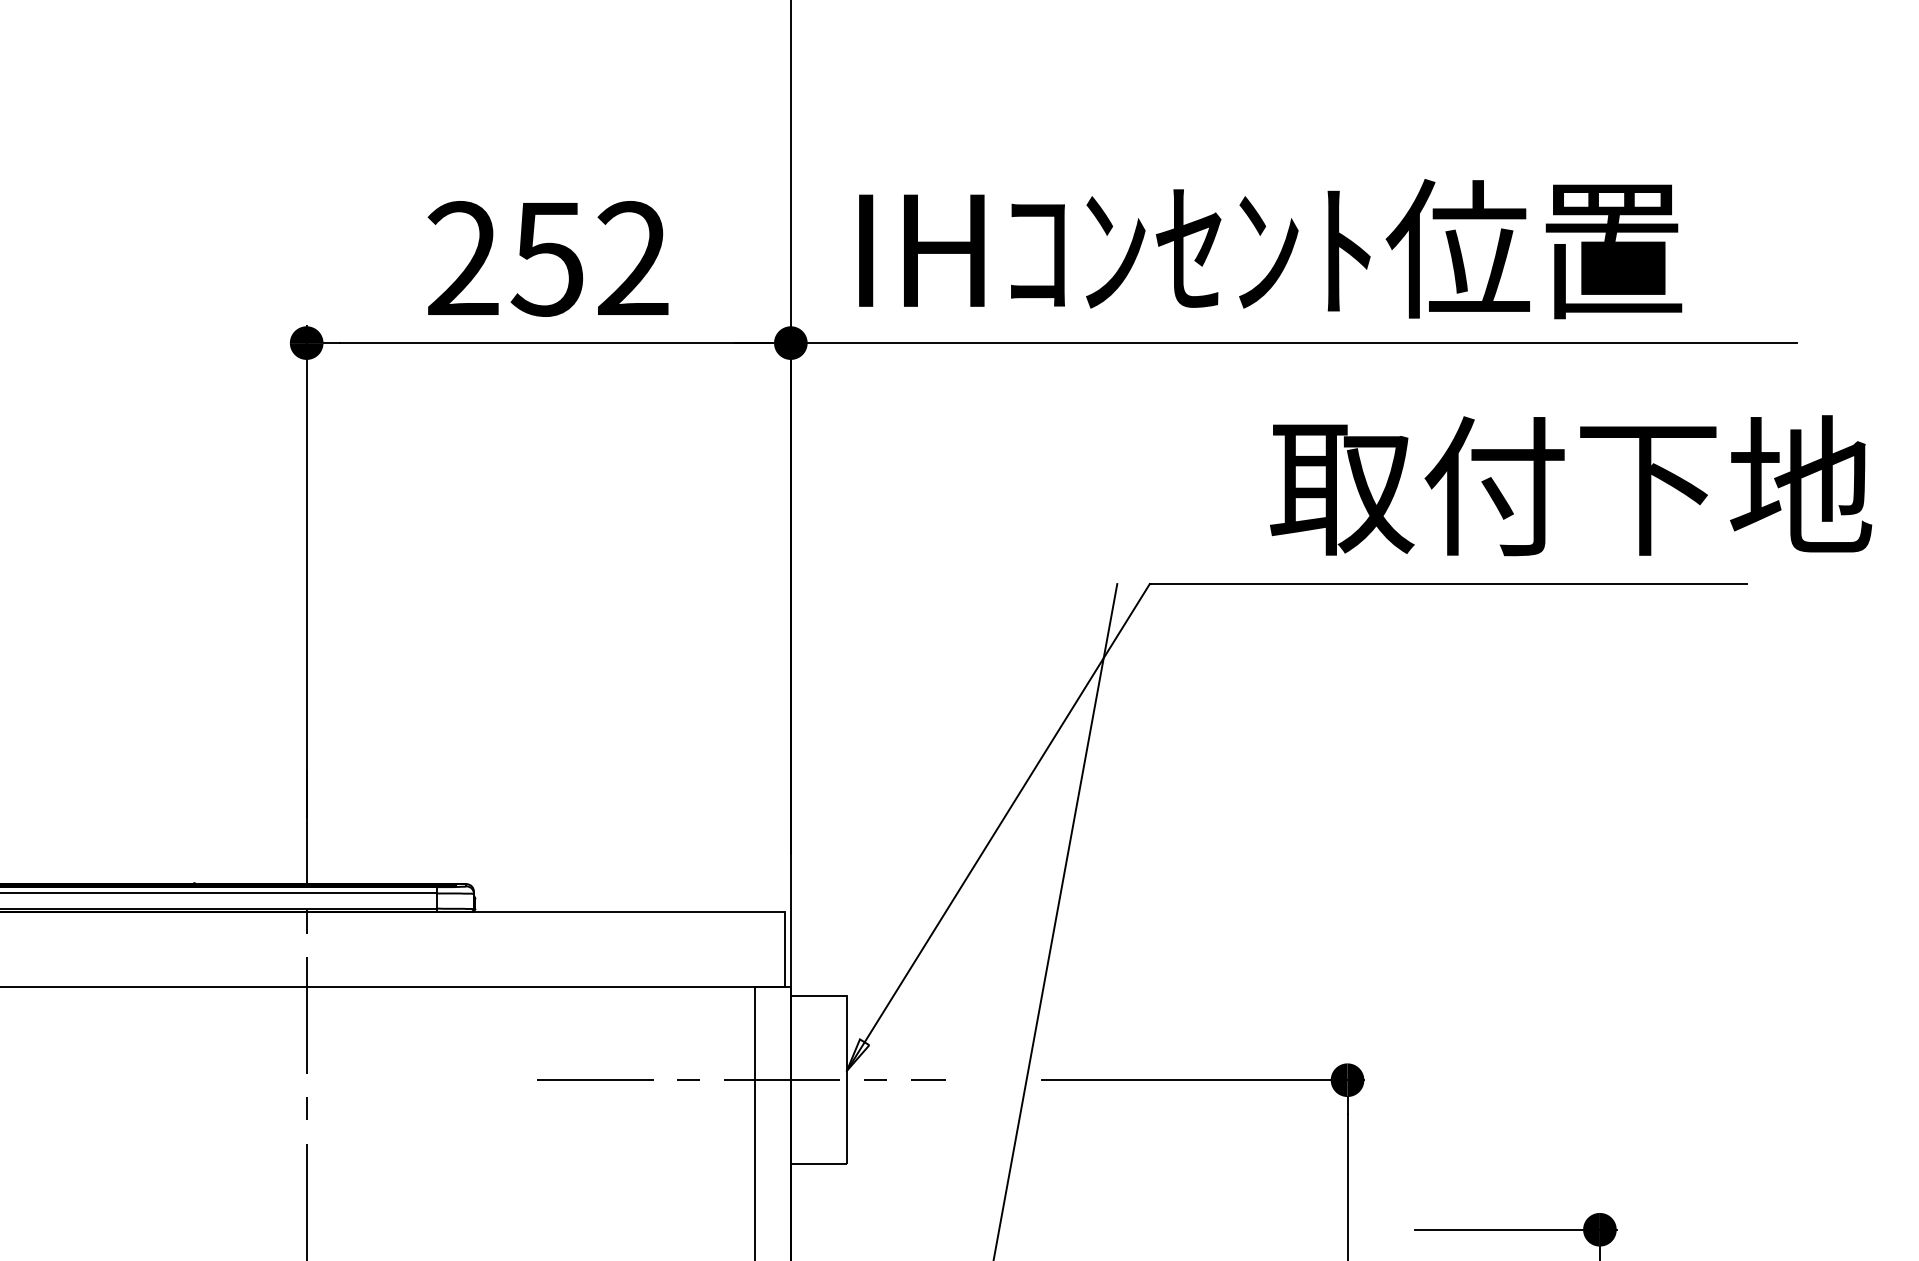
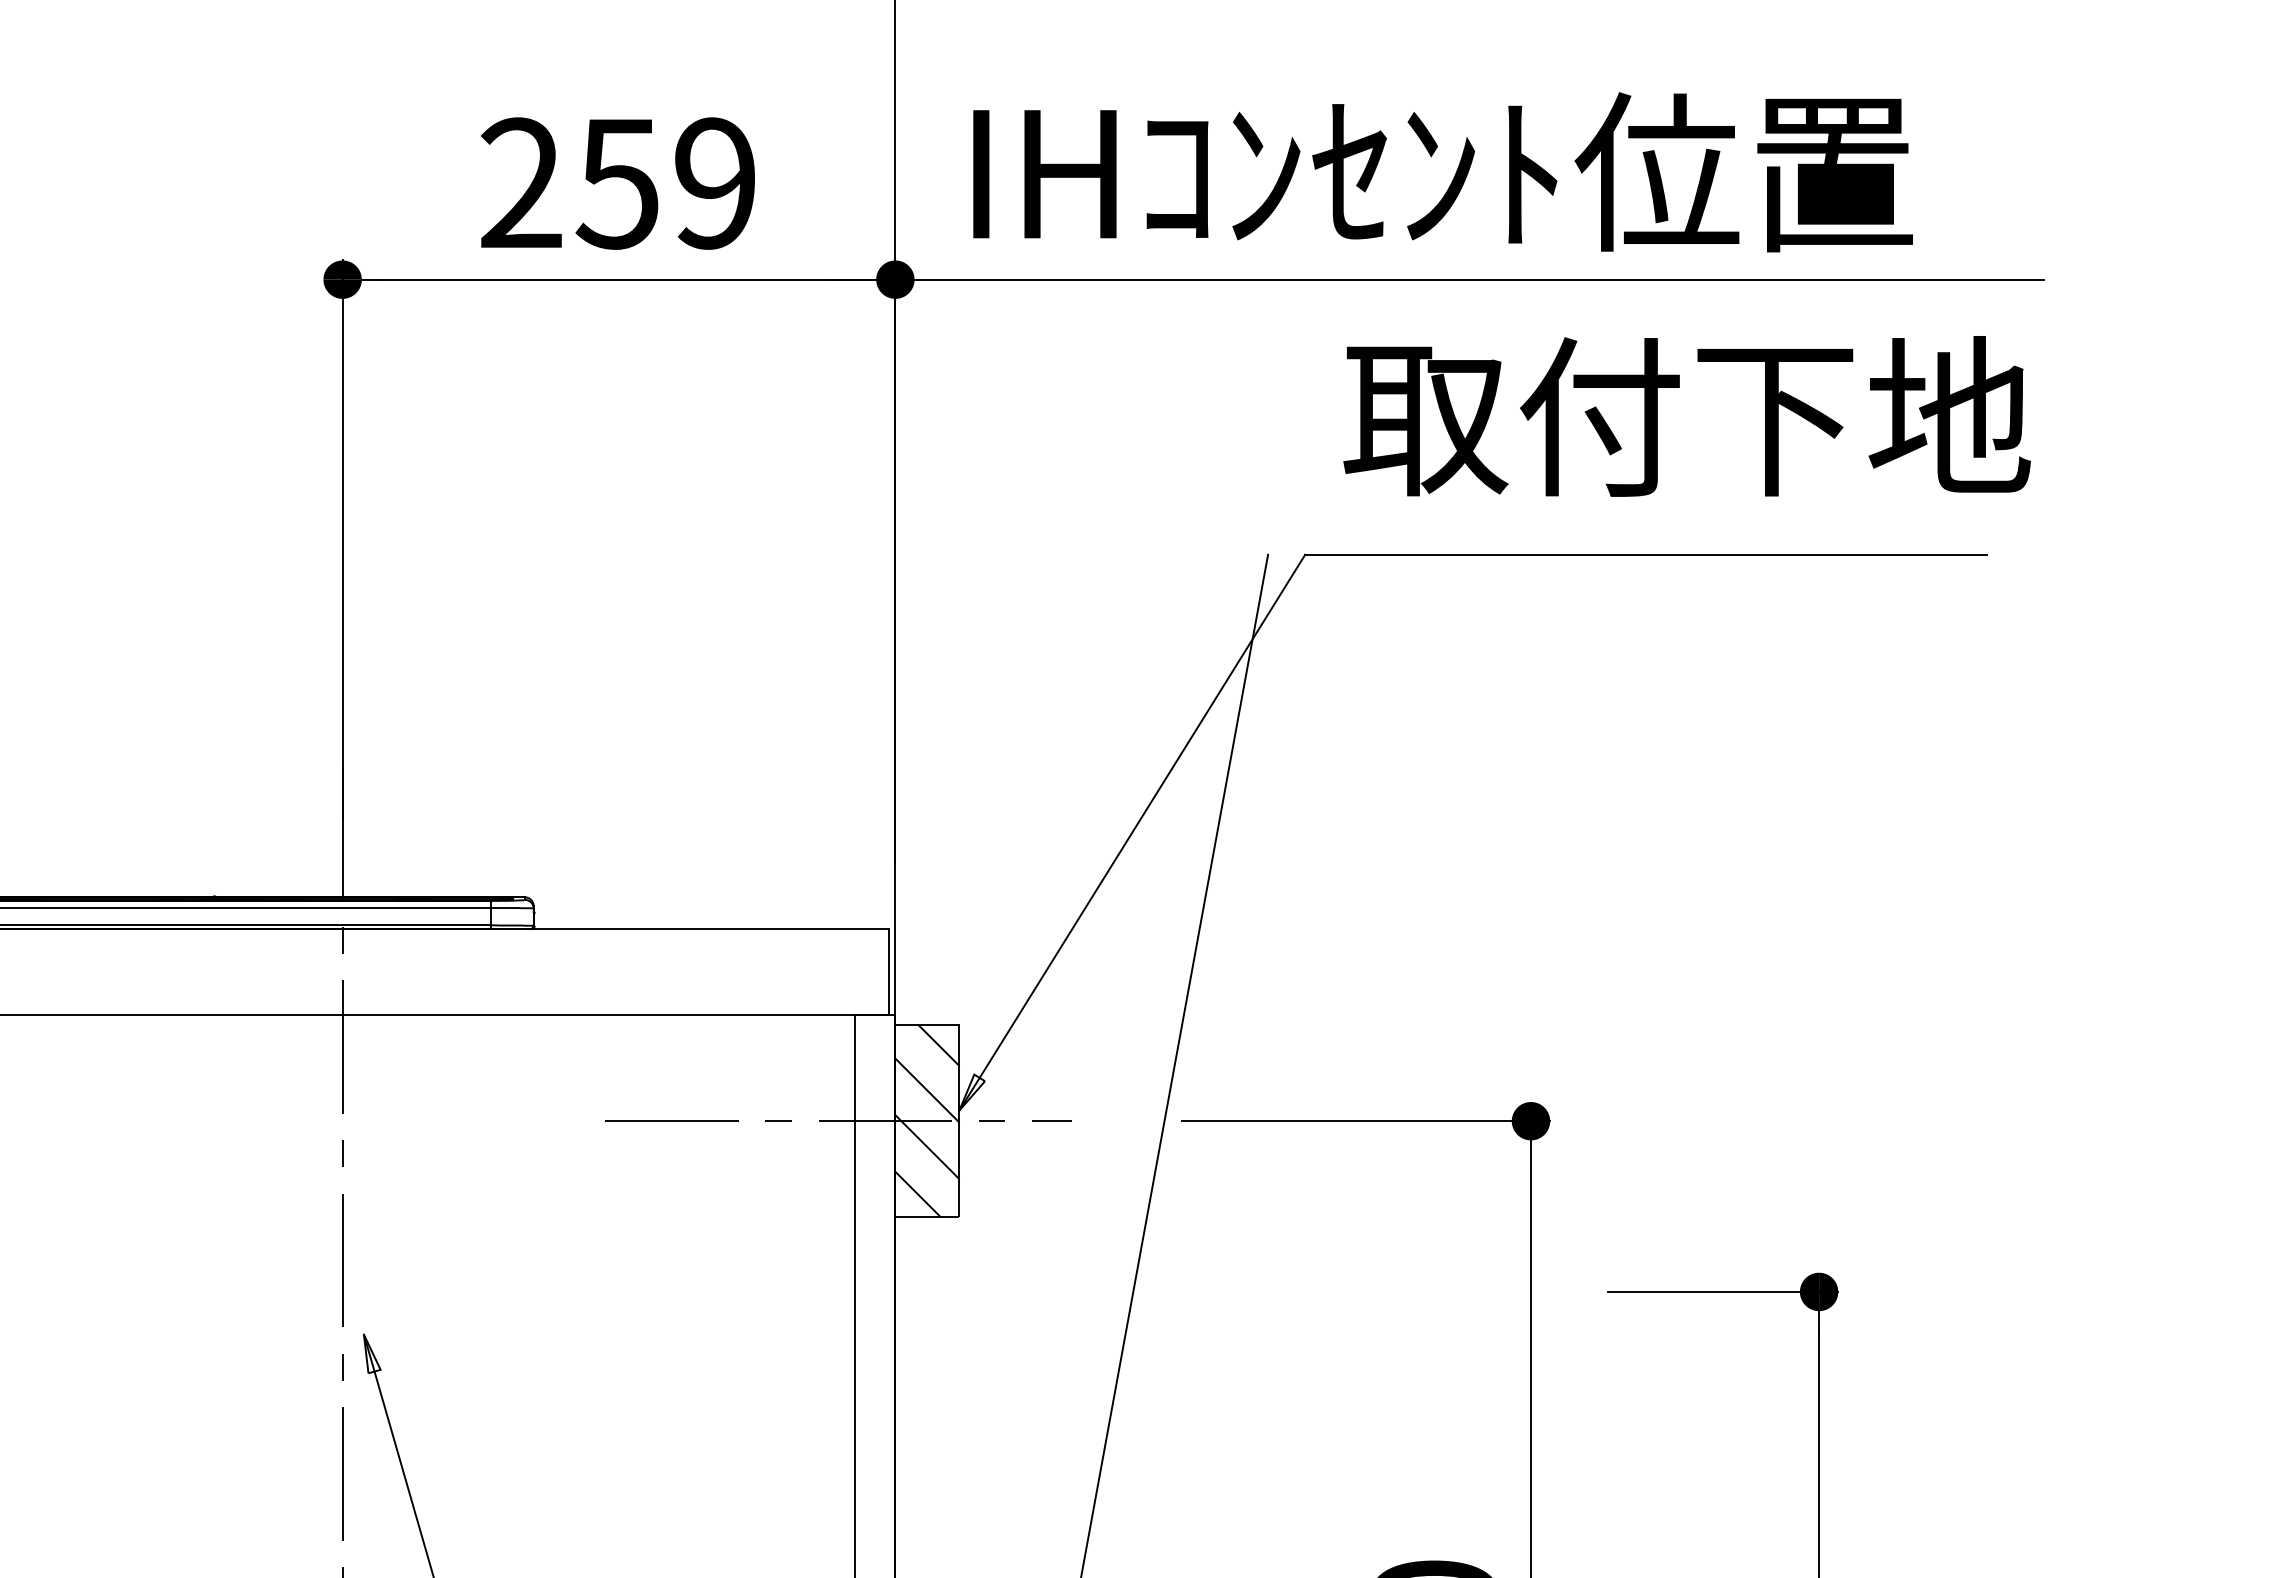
text: (632, 258) -> (714, 183), 252 -> 259
text: (1570, 485) -> (1686, 416), moved
hatch: (818, 1080) -> (927, 1121), added

